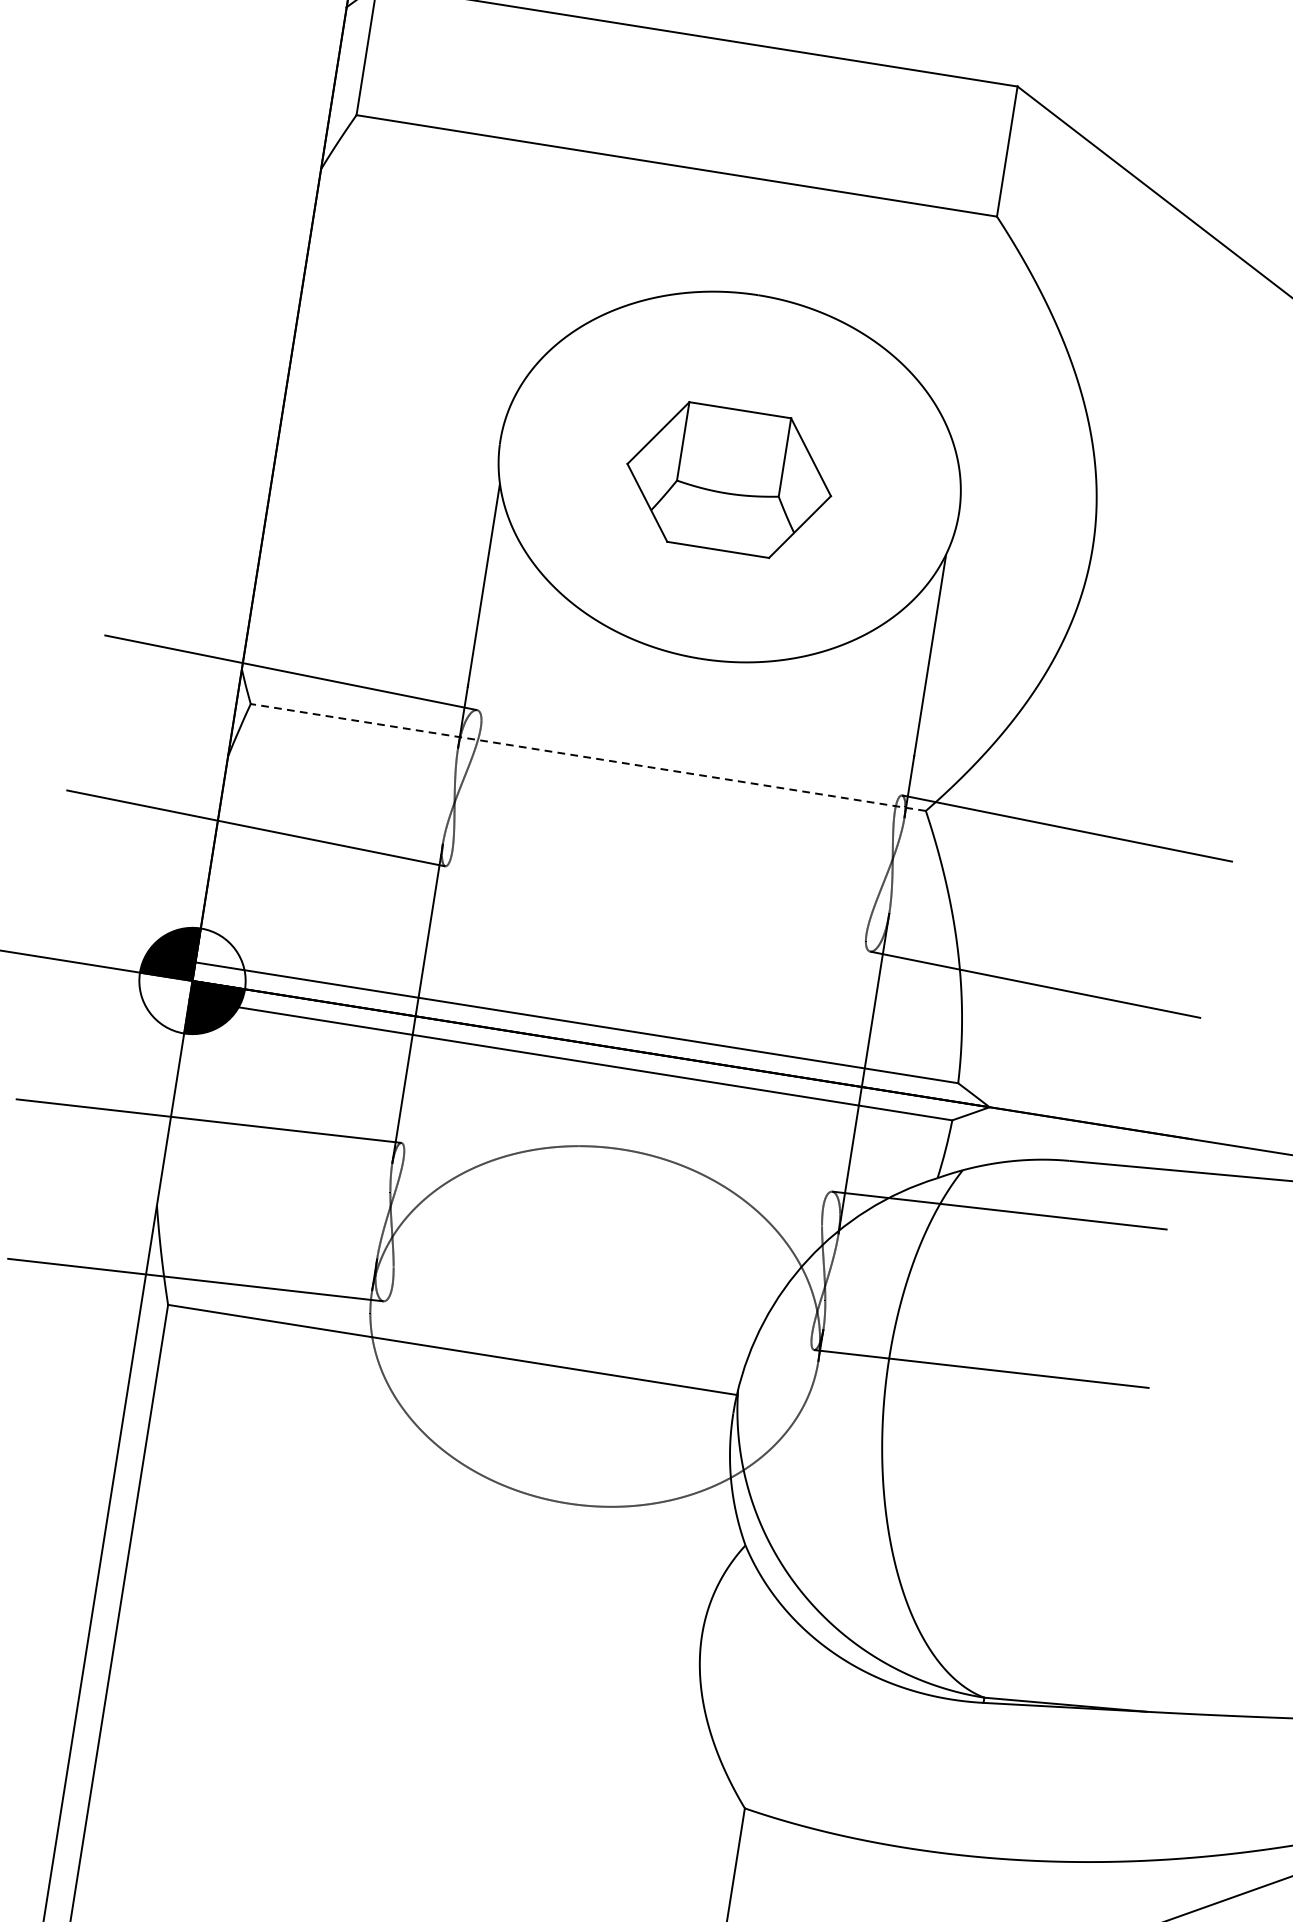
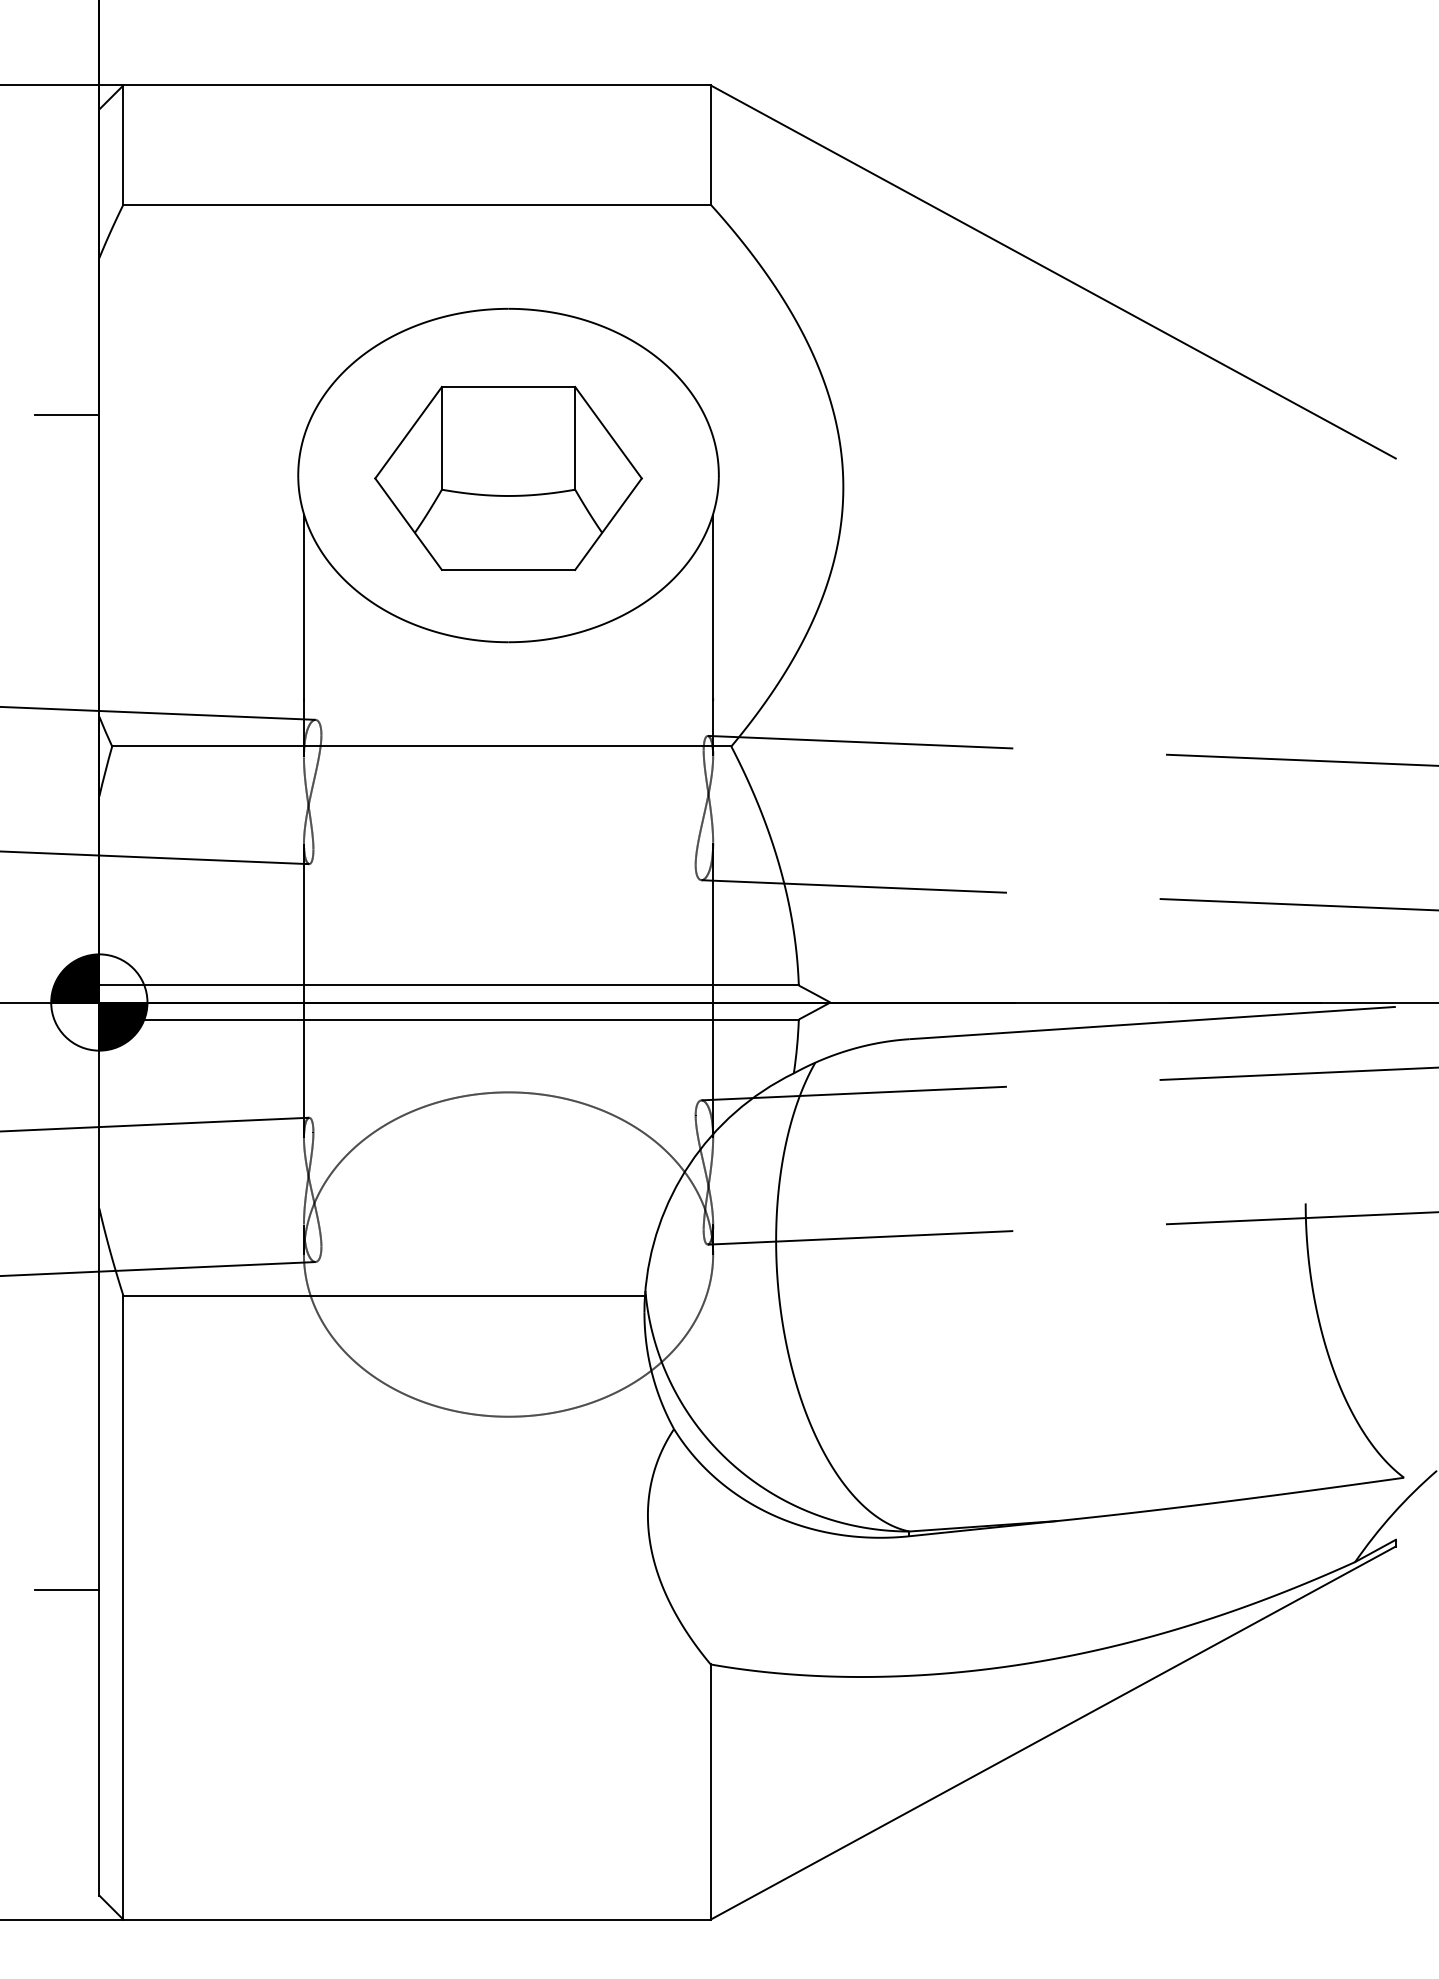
line: (259, 335) -> (67, 415), added
part: (729, 479) -> (508, 477), size x1.43
line: (588, 757) -> (421, 746), dashed -> solid
line: (56, 1615) -> (67, 1589), added

